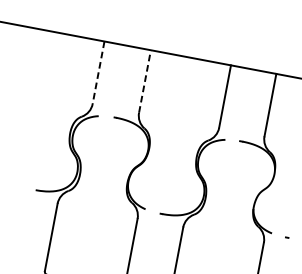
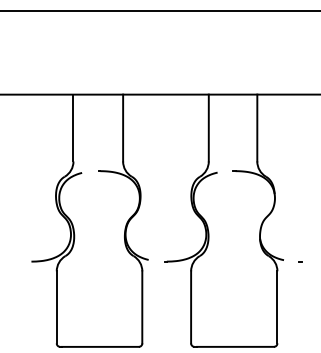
line: (98, 73) -> (73, 128), dashed -> solid
line: (145, 81) -> (123, 127), dashed -> solid

